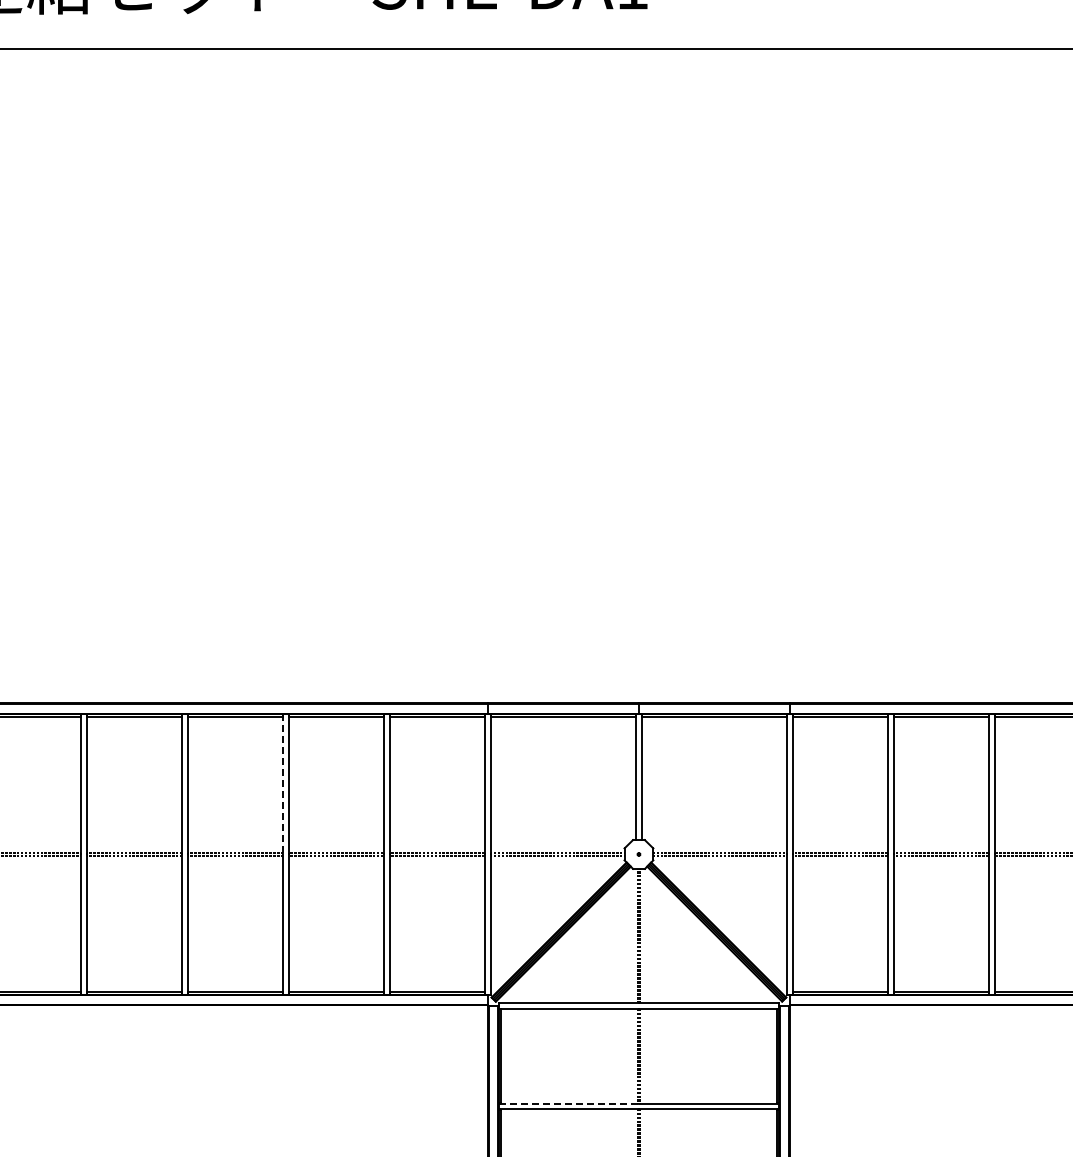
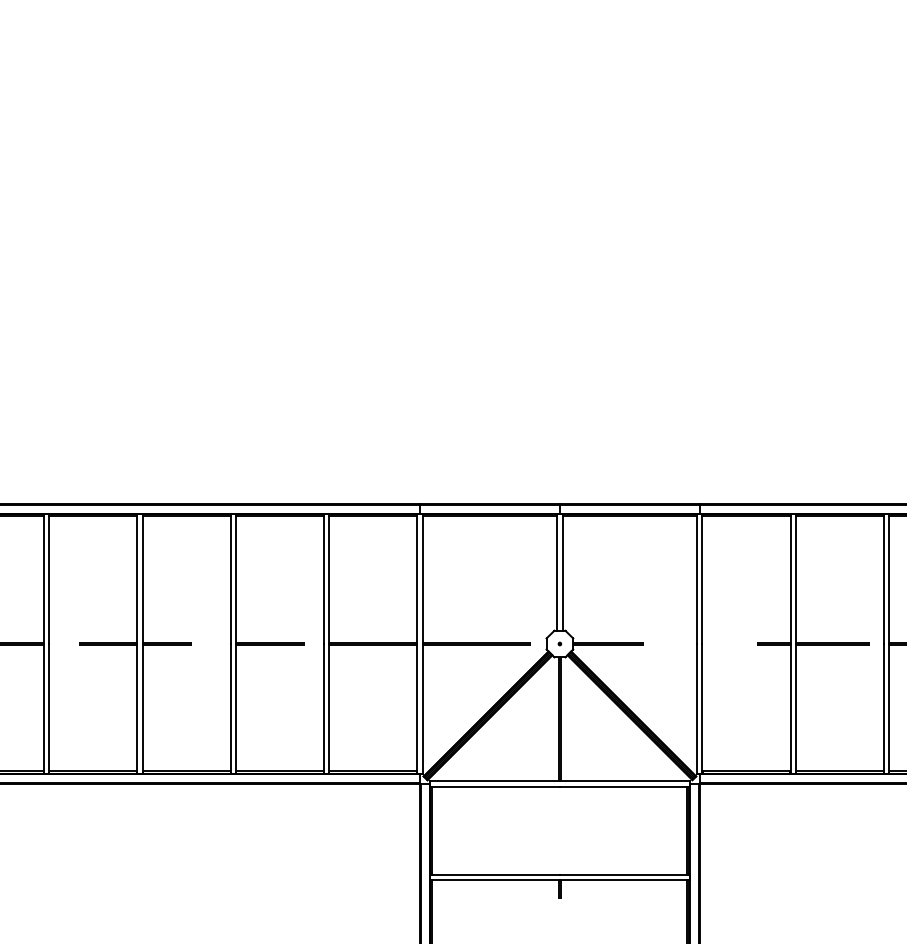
line: (283, 784) -> (231, 579), dashed -> solid
line: (569, 1103) -> (495, 874), dashed -> solid

